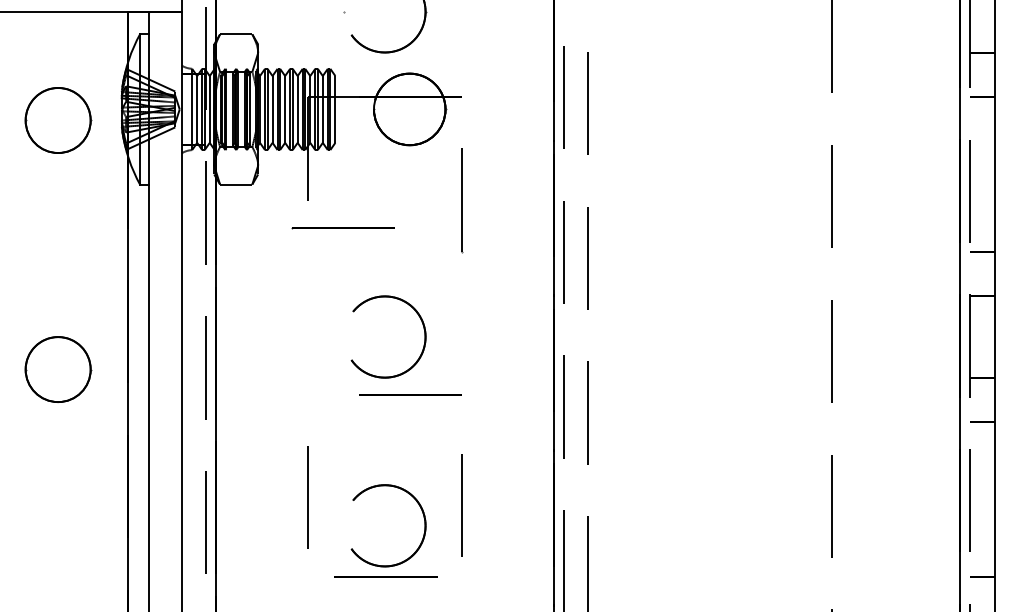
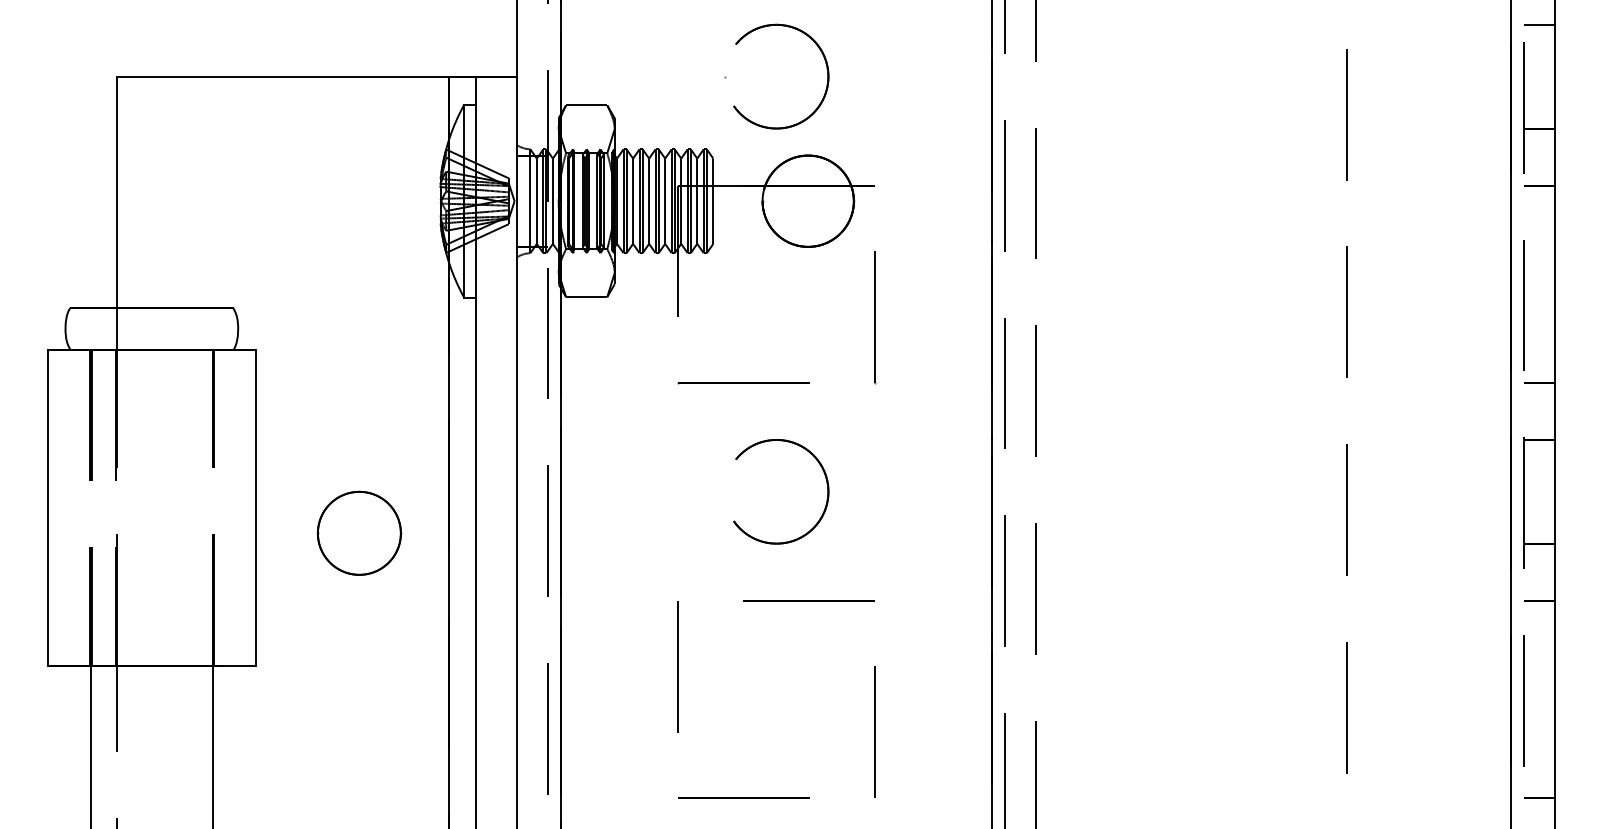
circle: (58, 119) -> (359, 214), removed
line: (343, 228) -> (743, 383), moved
line: (409, 394) -> (808, 600), moved
line: (307, 497) -> (677, 666), moved
line: (461, 505) -> (874, 731), moved
part: (424, 520) -> (826, 725), removed
line: (385, 576) -> (743, 797), moved

